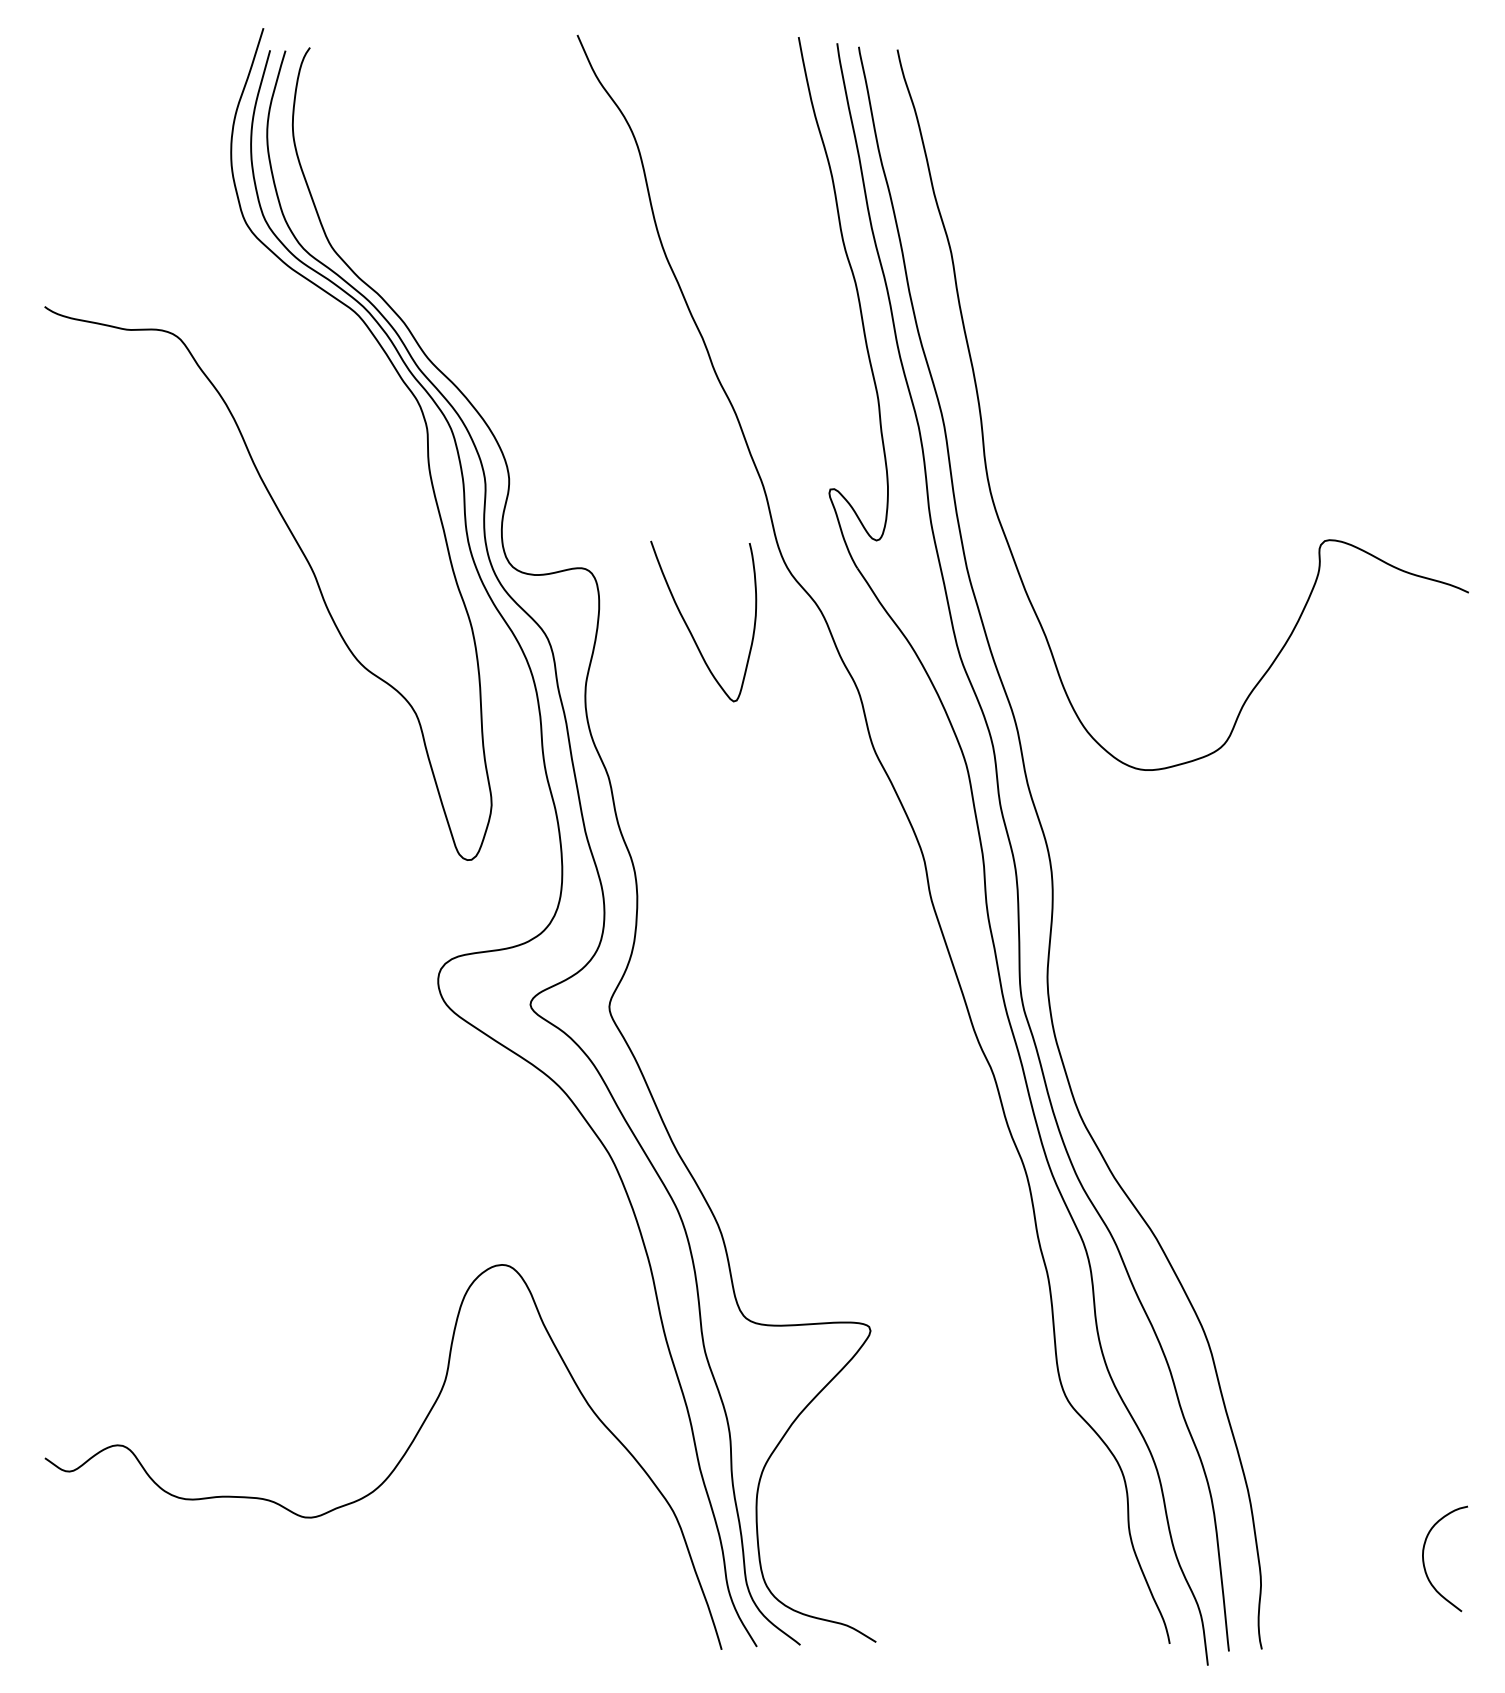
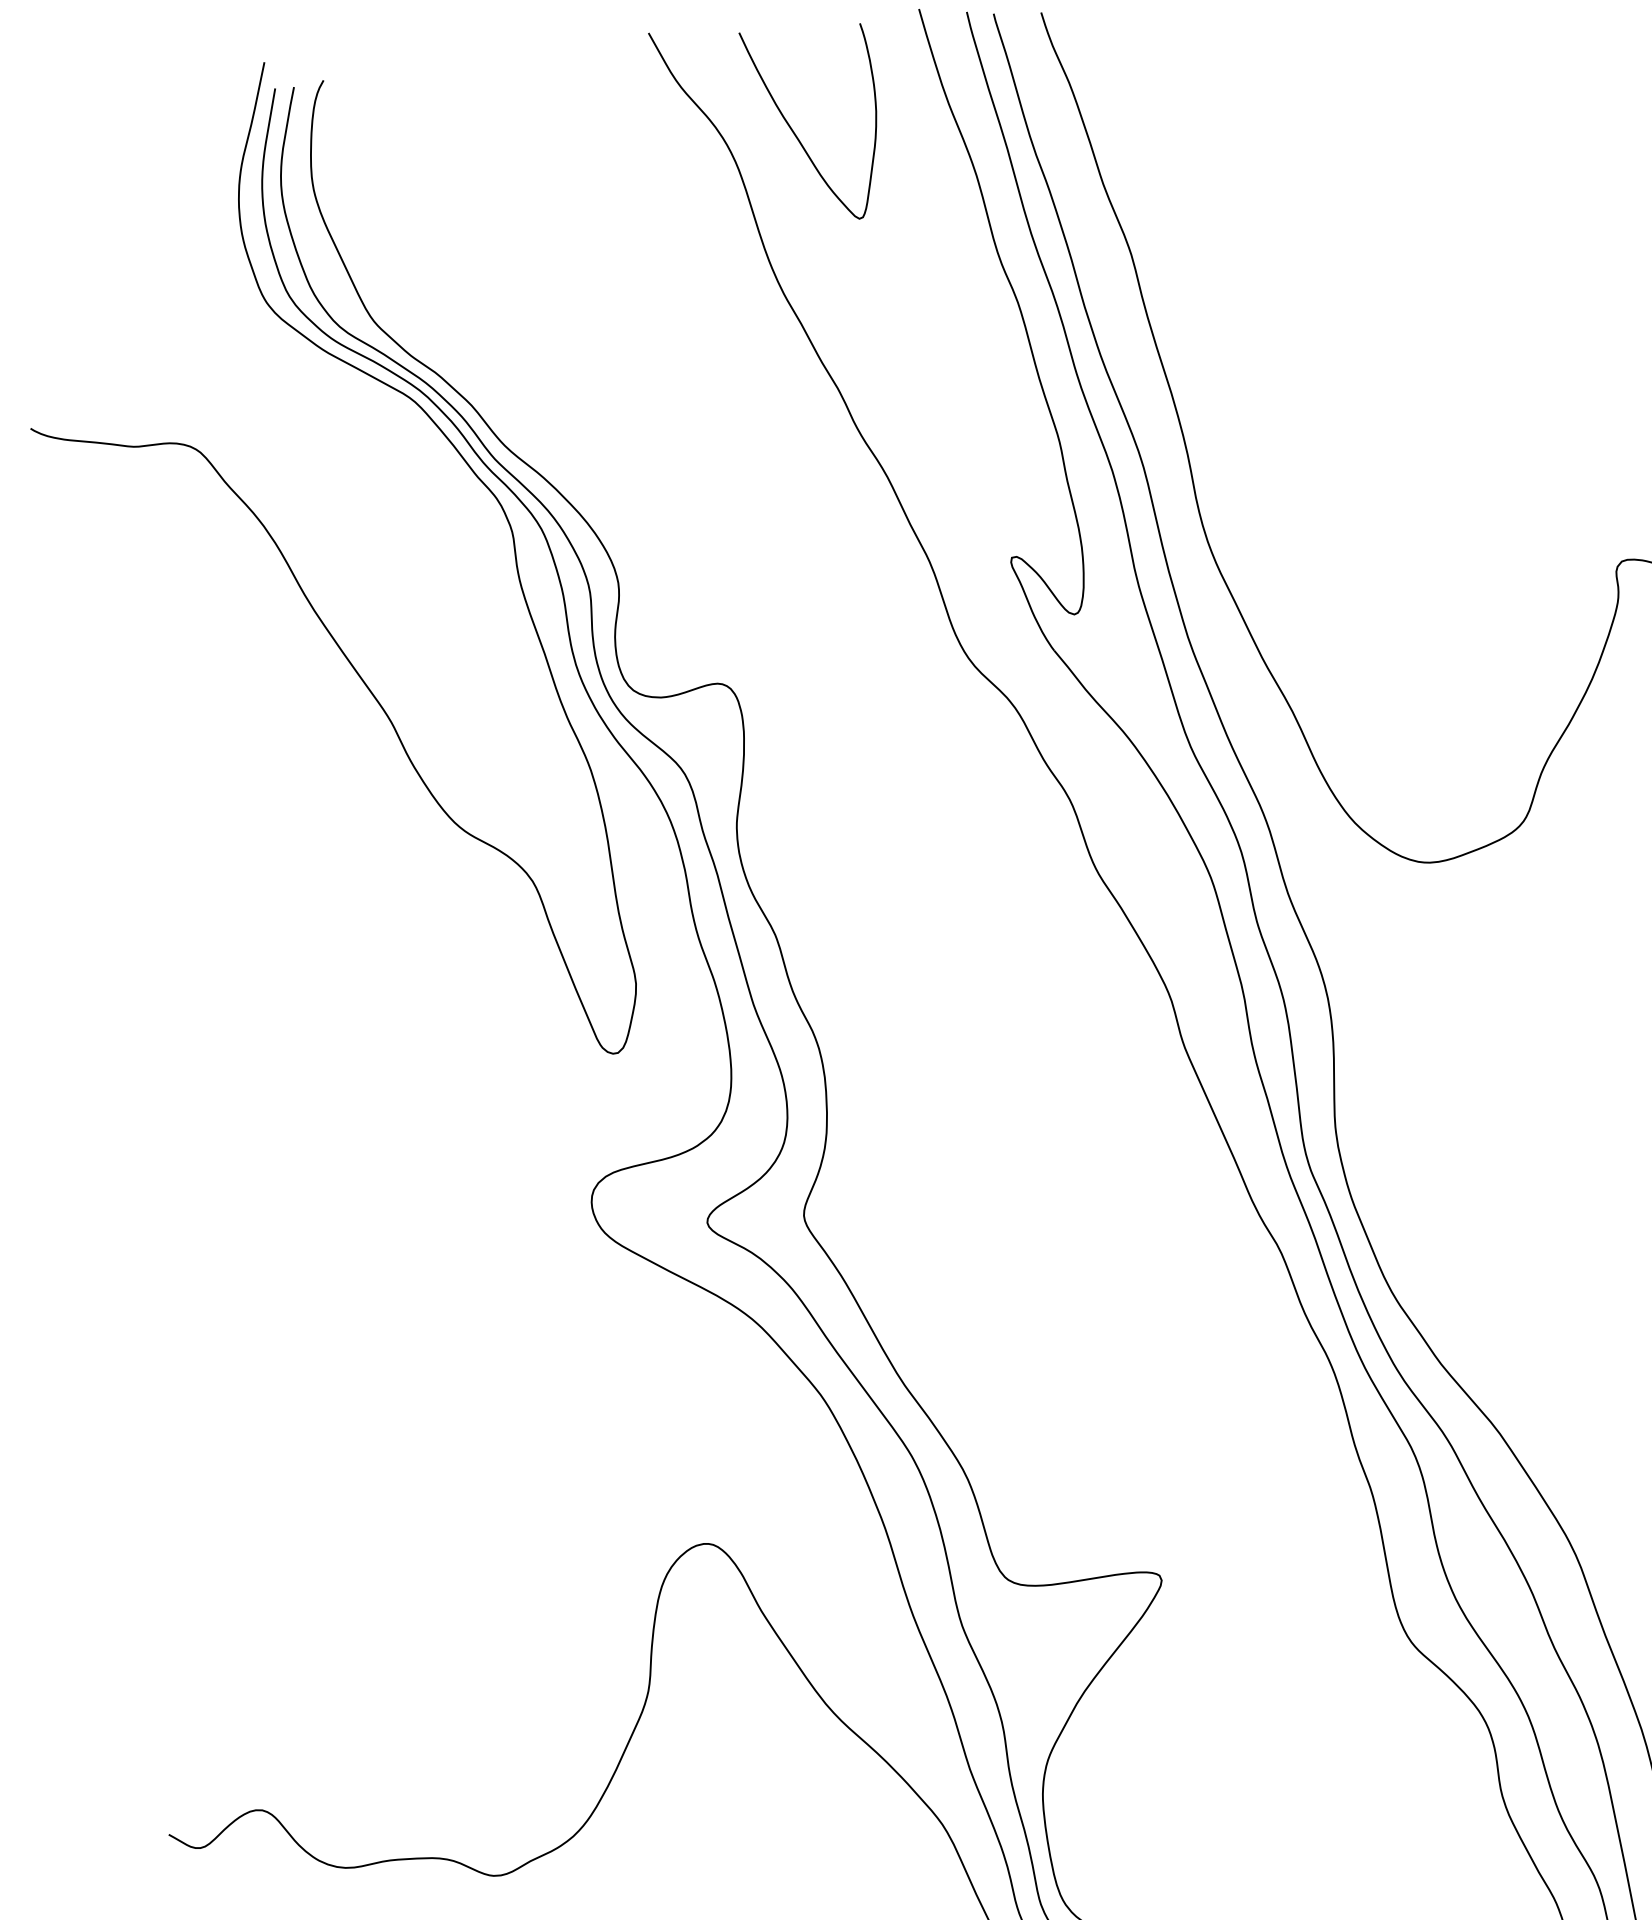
curve: (689, 628) -> (796, 134), moved

